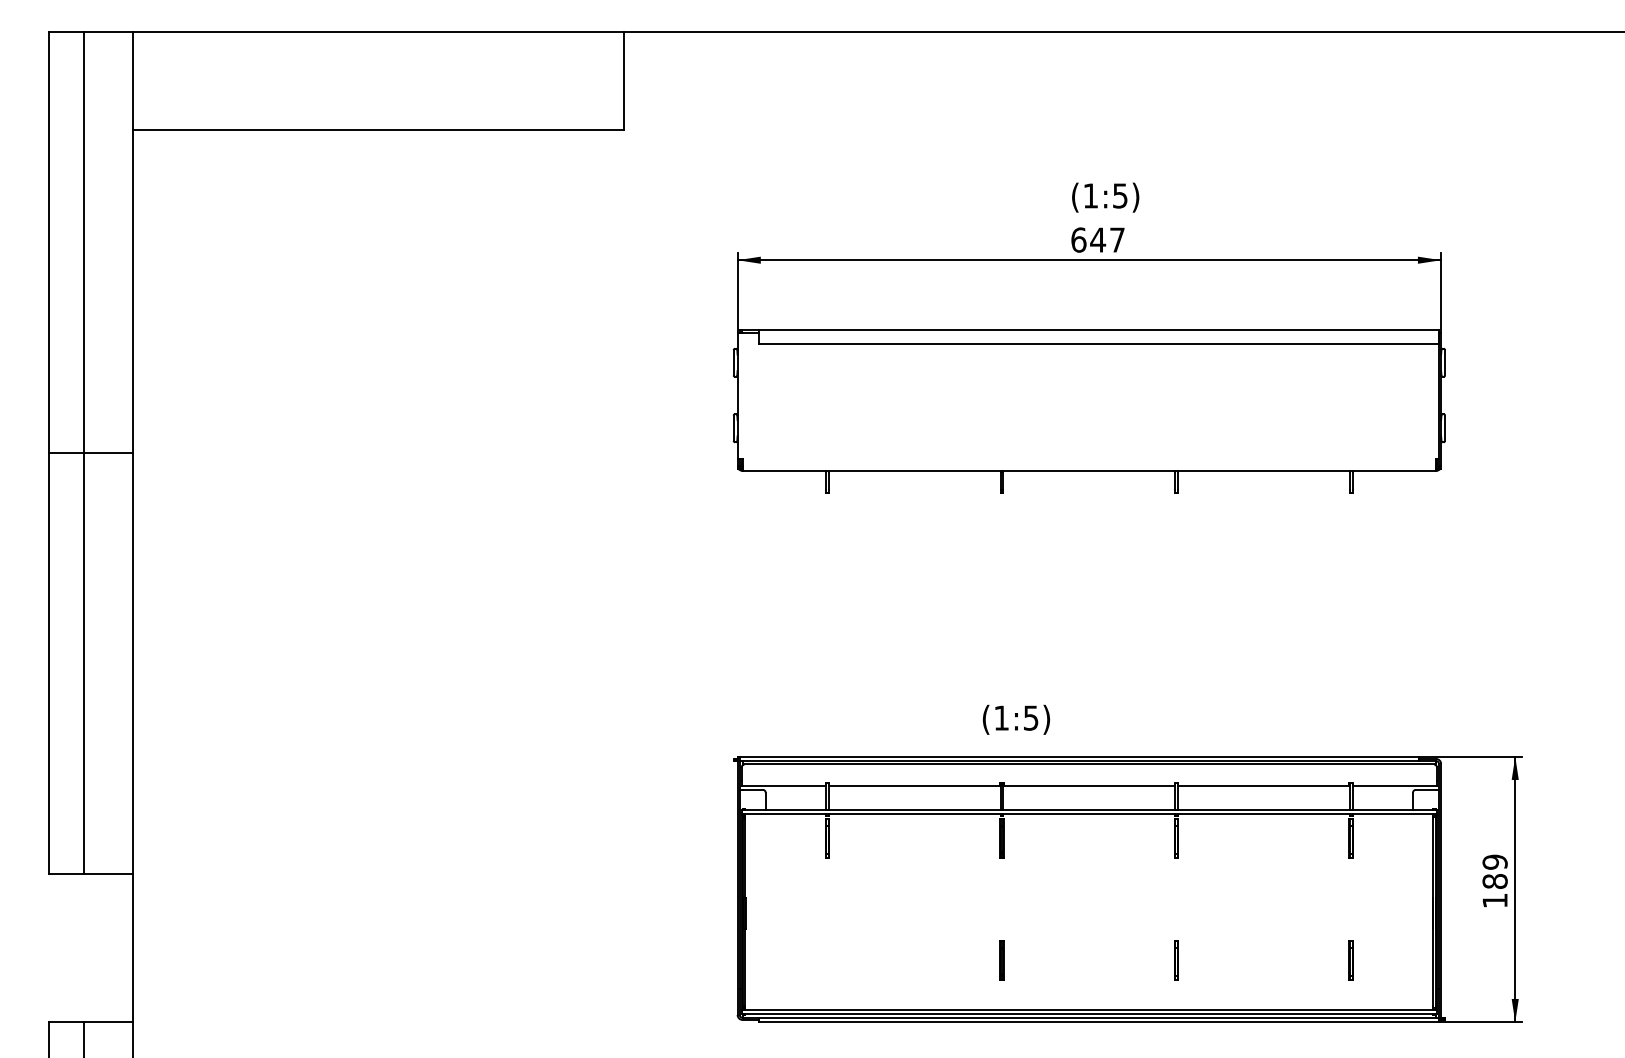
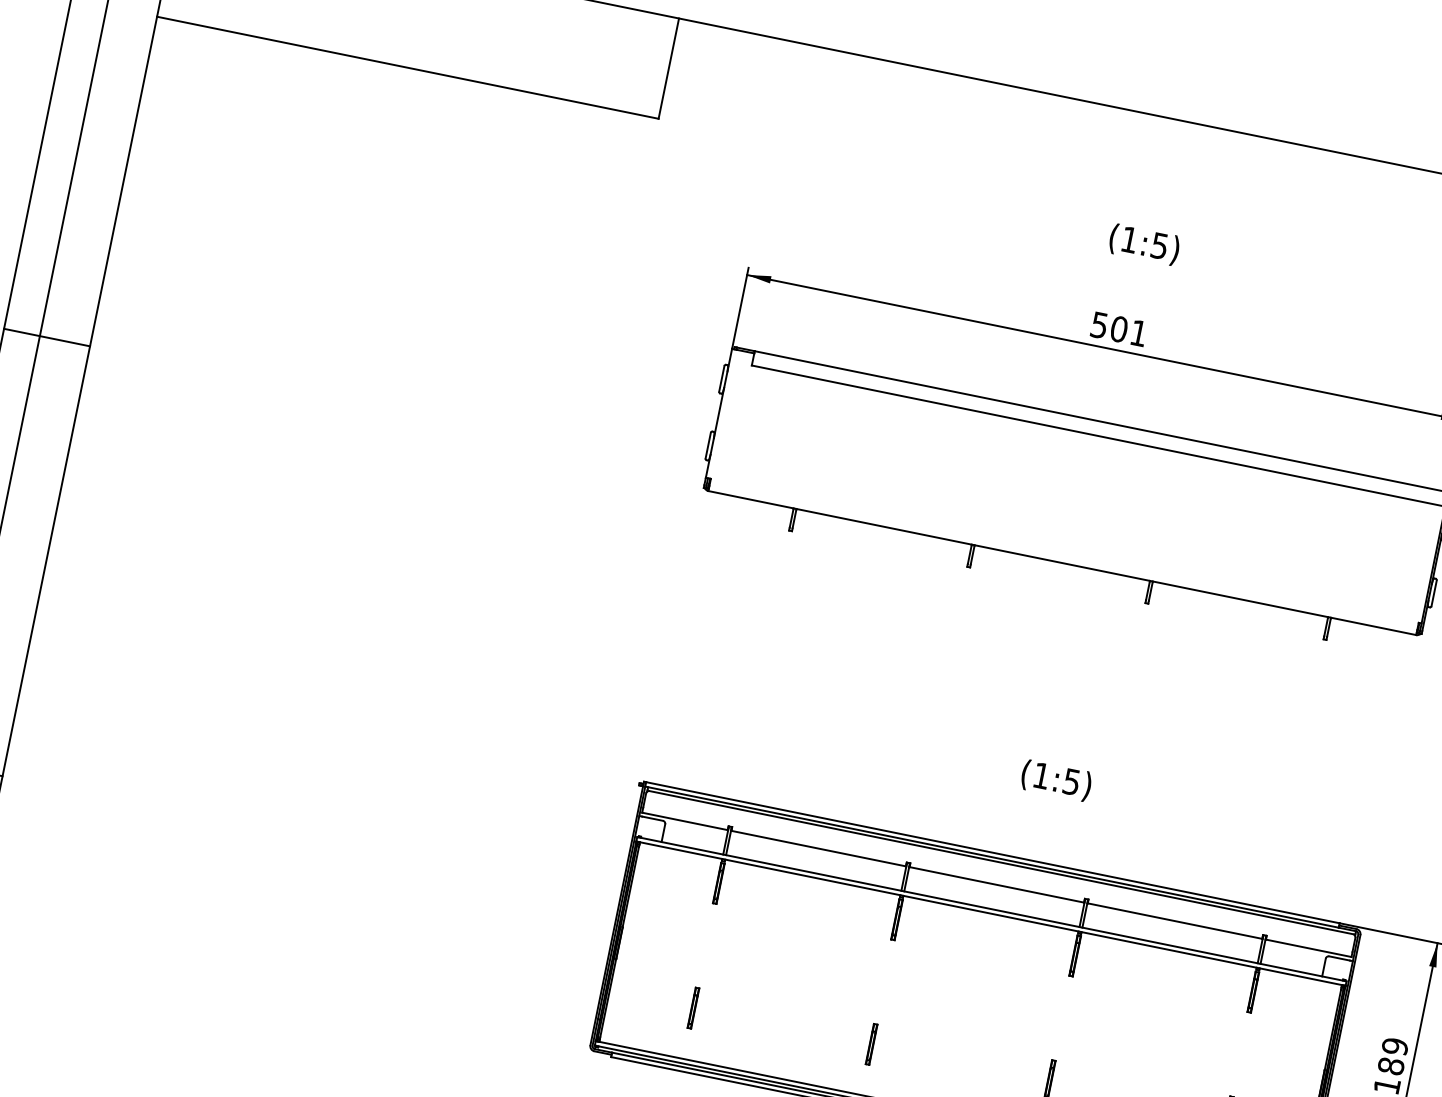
text: (1105, 197) -> (1144, 244), moved
text: (1097, 239) -> (1118, 328), 647 -> 501
text: (1015, 719) -> (1055, 780), moved
line: (826, 960) -> (692, 1008), added

